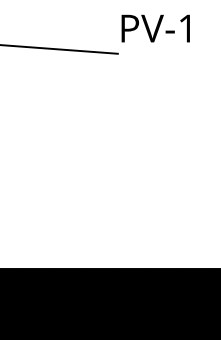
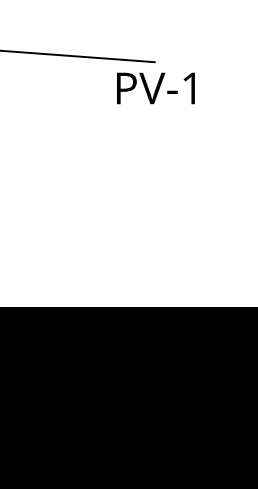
text: (155, 28) -> (155, 88), moved

